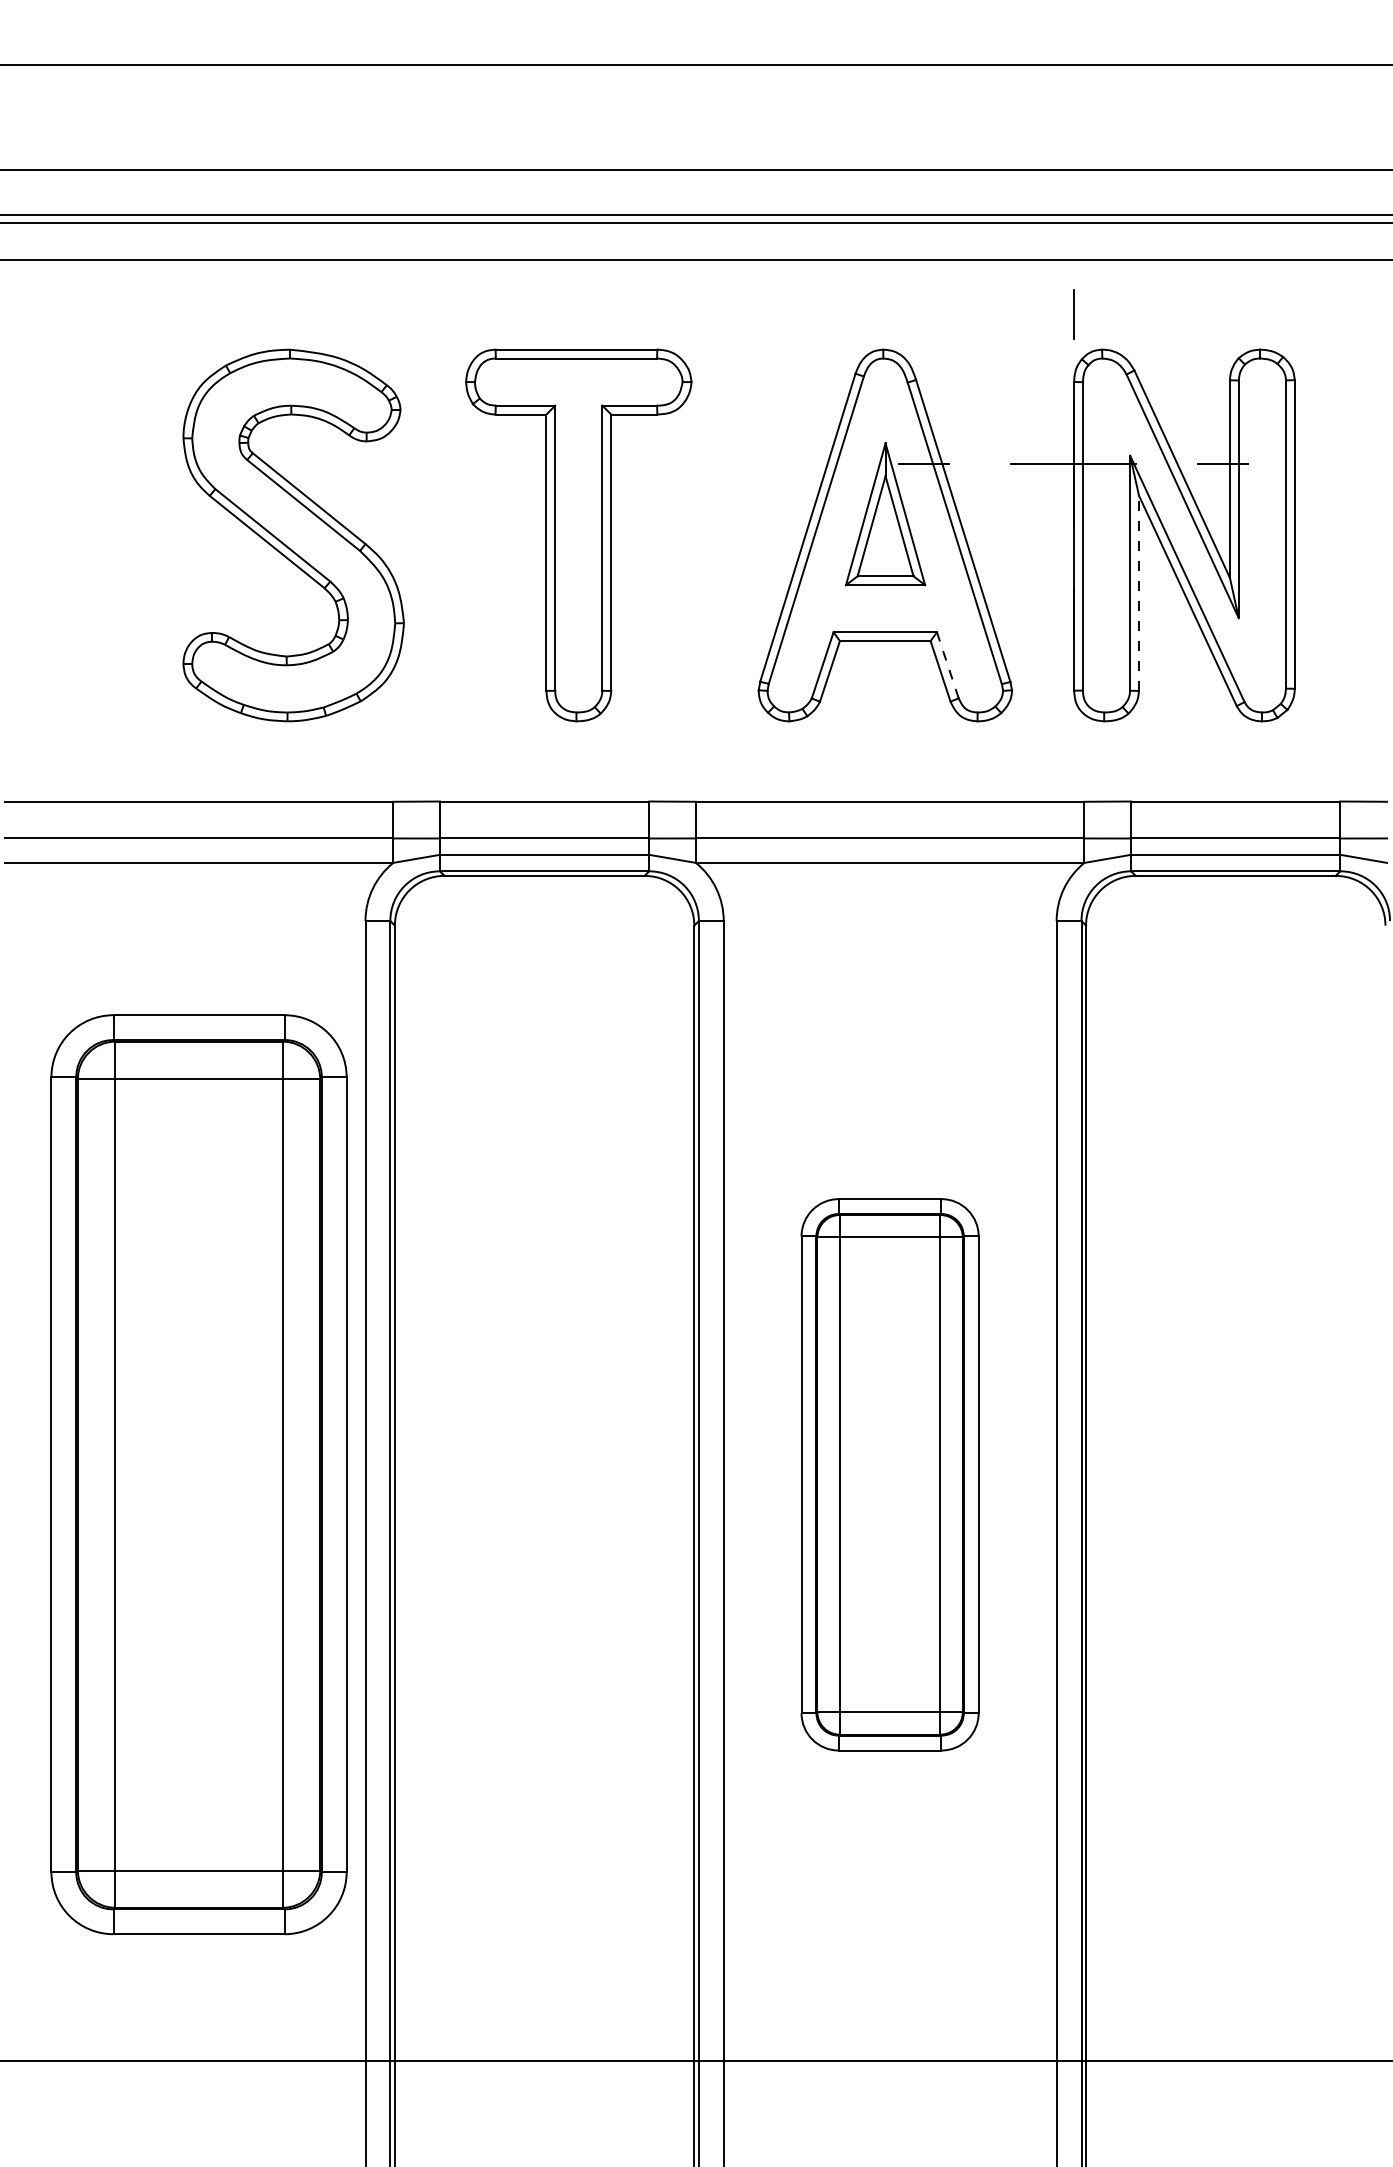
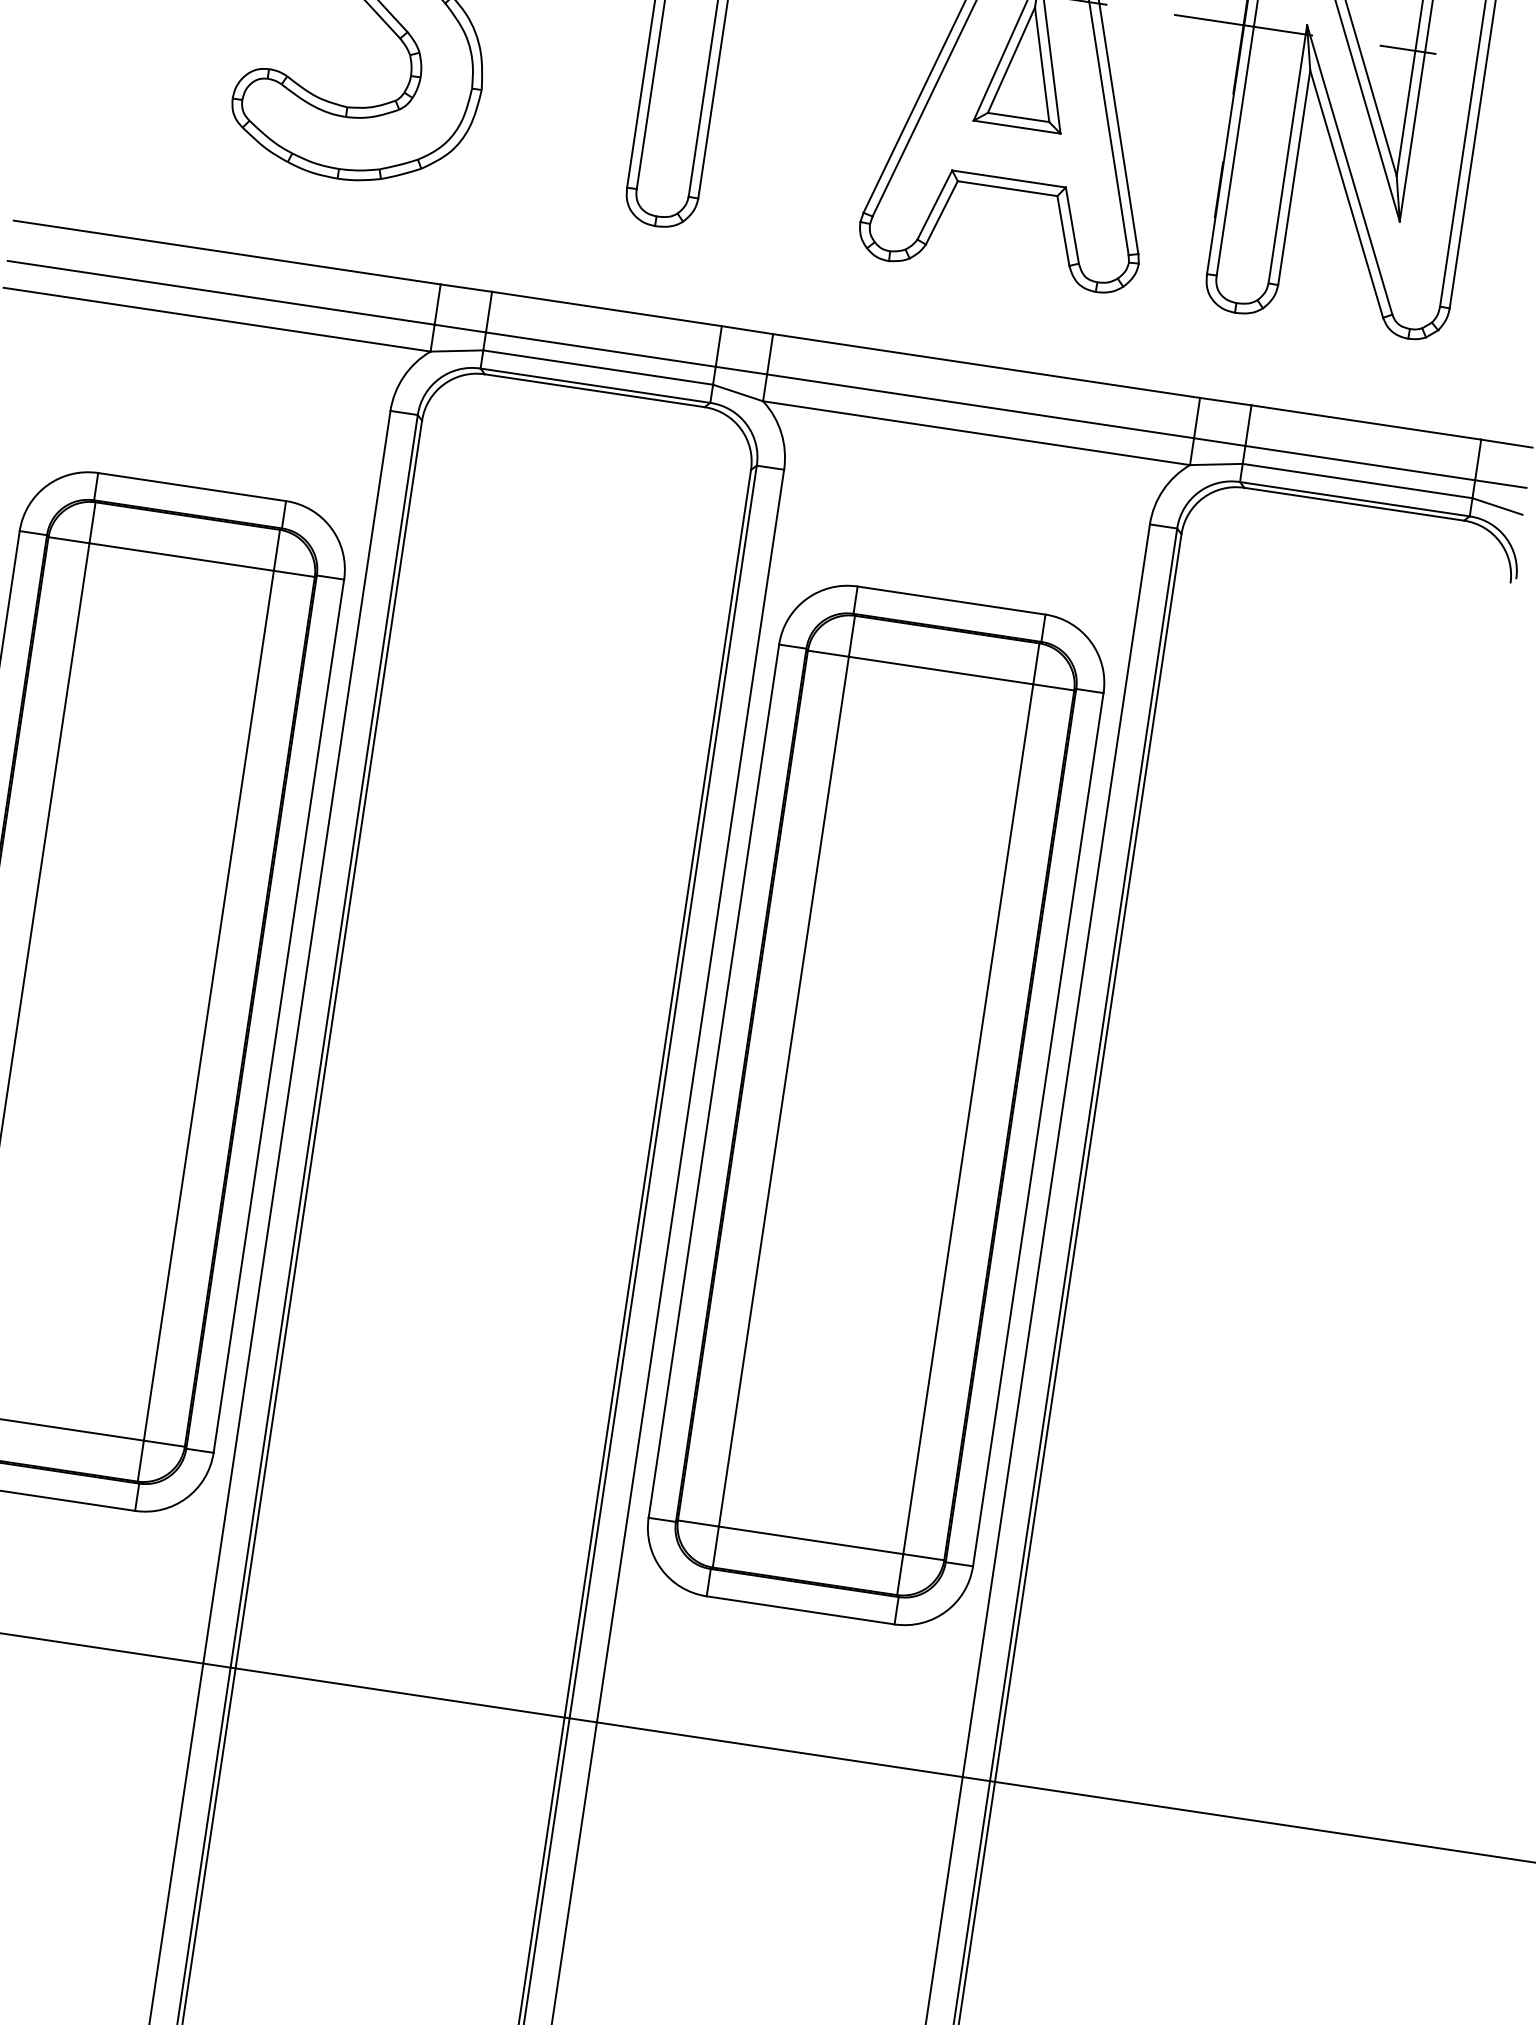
line: (1138, 593) -> (1293, 177), dashed -> solid
line: (947, 665) -> (1071, 225), dashed -> solid
part: (889, 1474) -> (875, 1105), size x1.67

